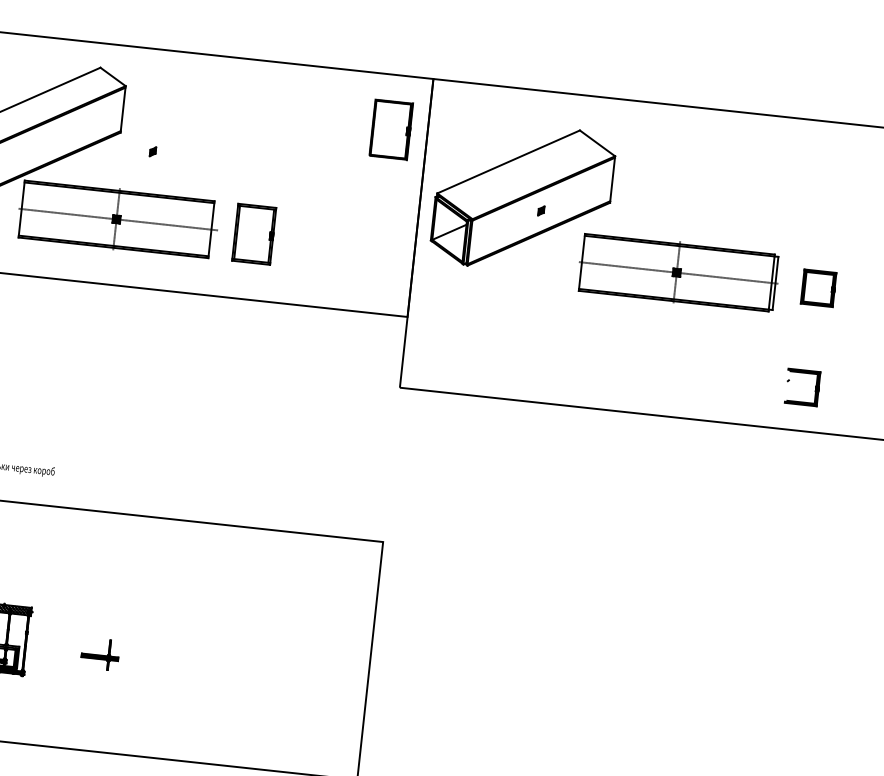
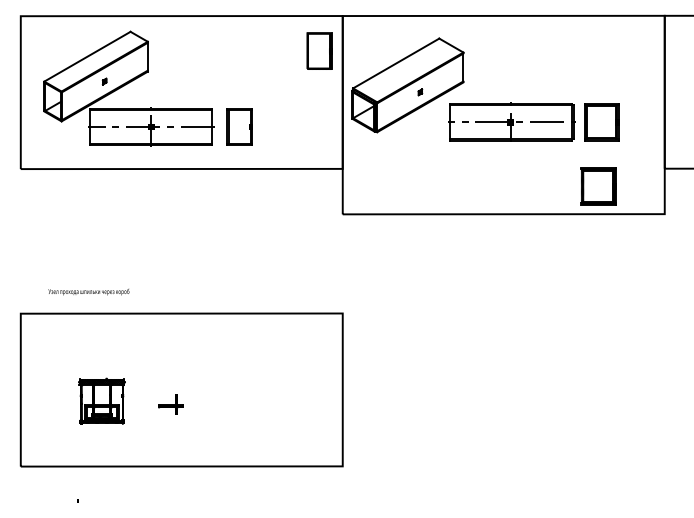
part: (152, 151) -> (104, 81), moved
part: (818, 288) -> (601, 122), size x1.67
part: (802, 387) -> (598, 186), size x1.67

